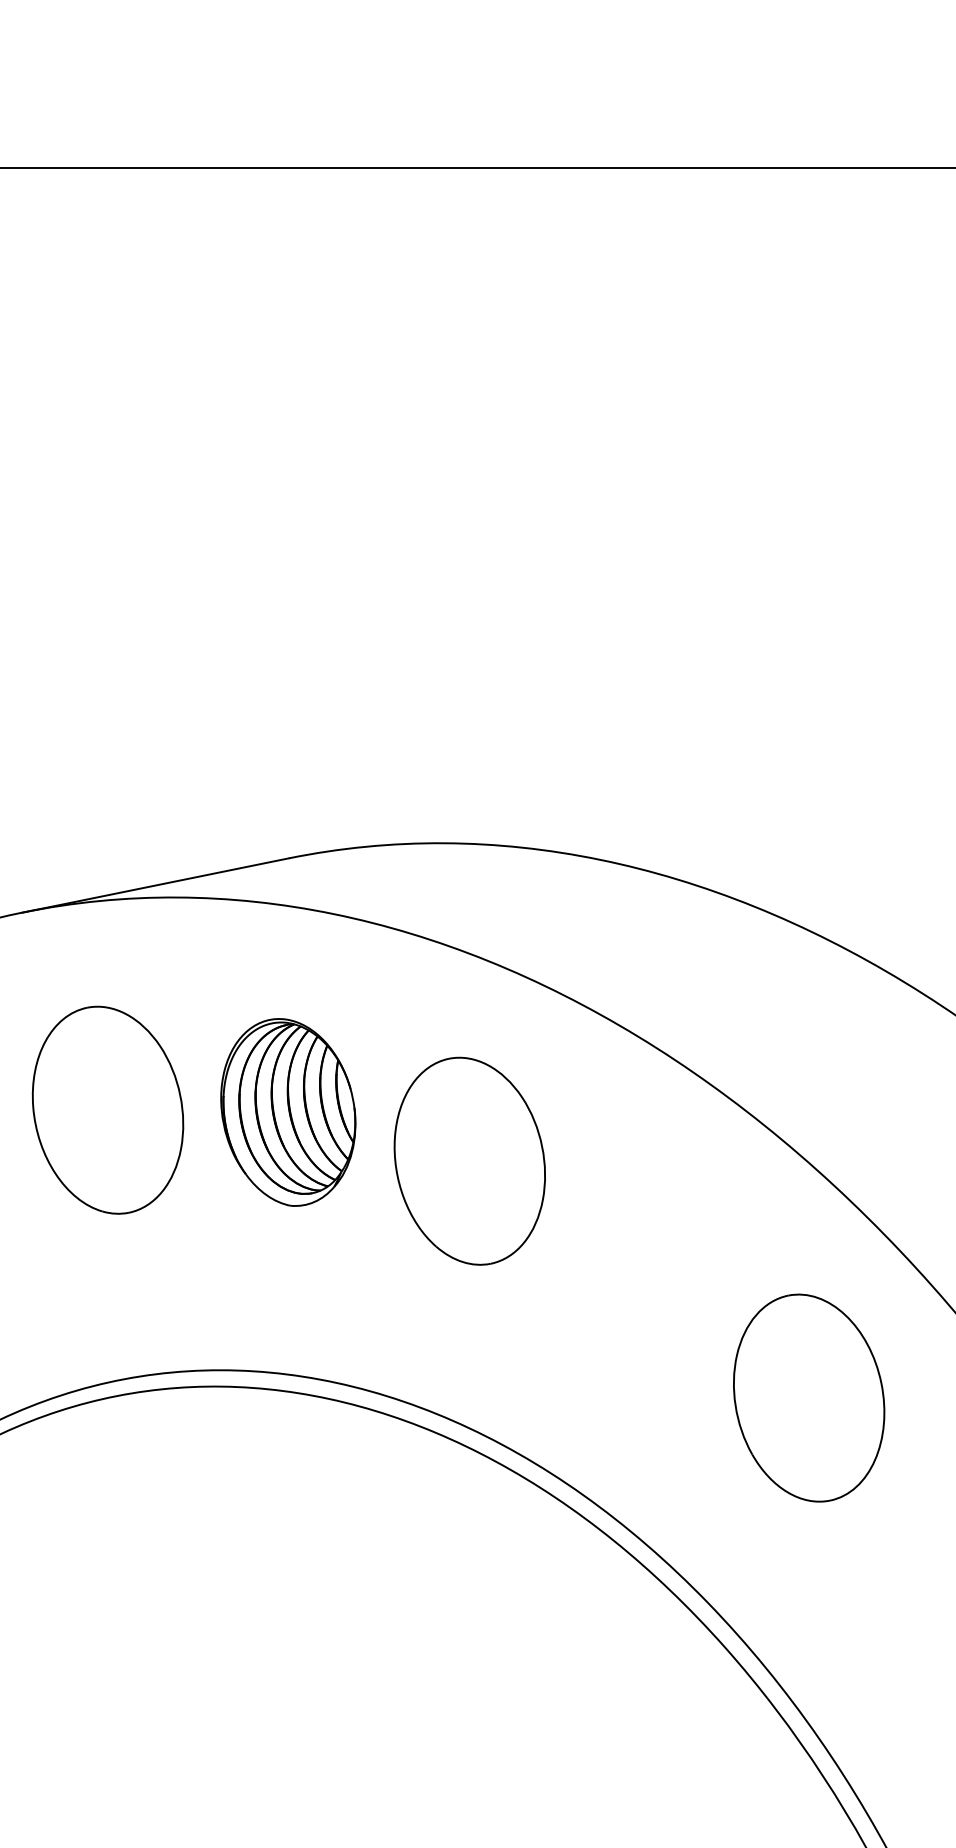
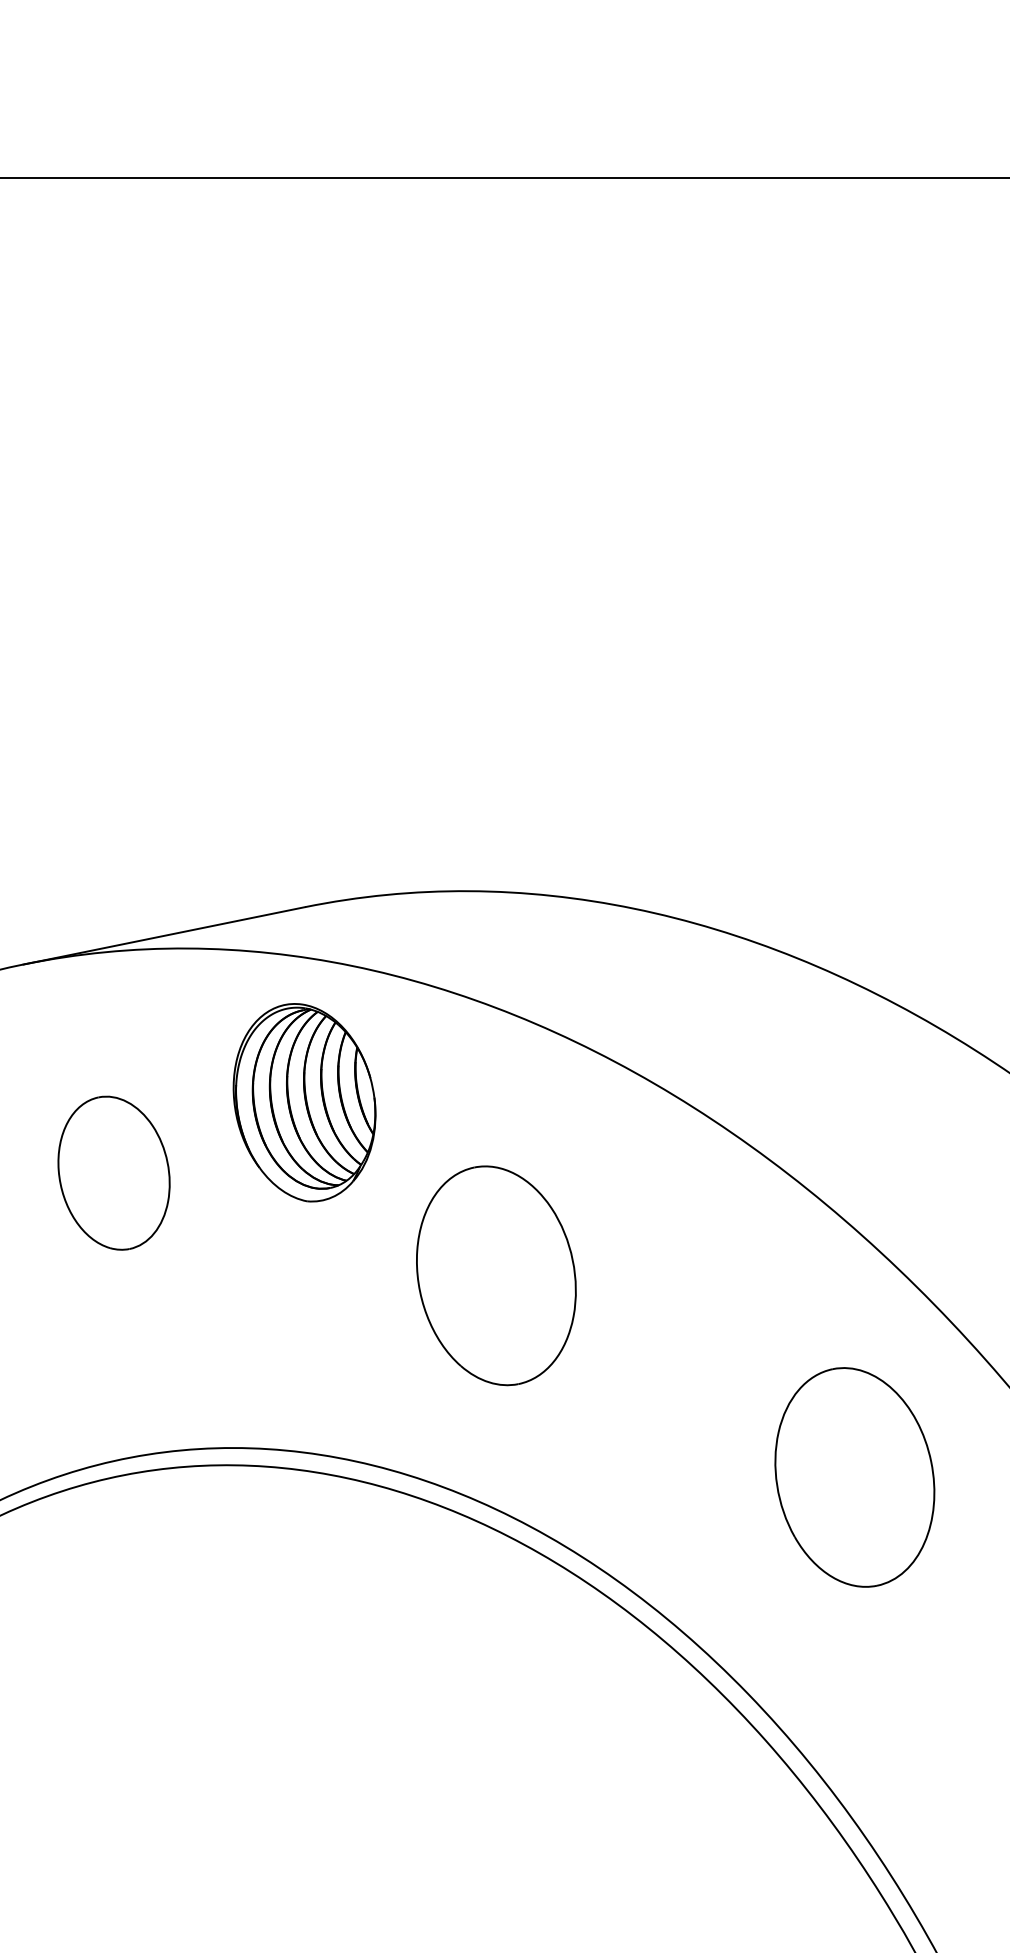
part: (107, 1109) -> (113, 1172), size x0.7
part: (288, 1112) -> (304, 1102), moved
part: (469, 1160) -> (496, 1274), moved

